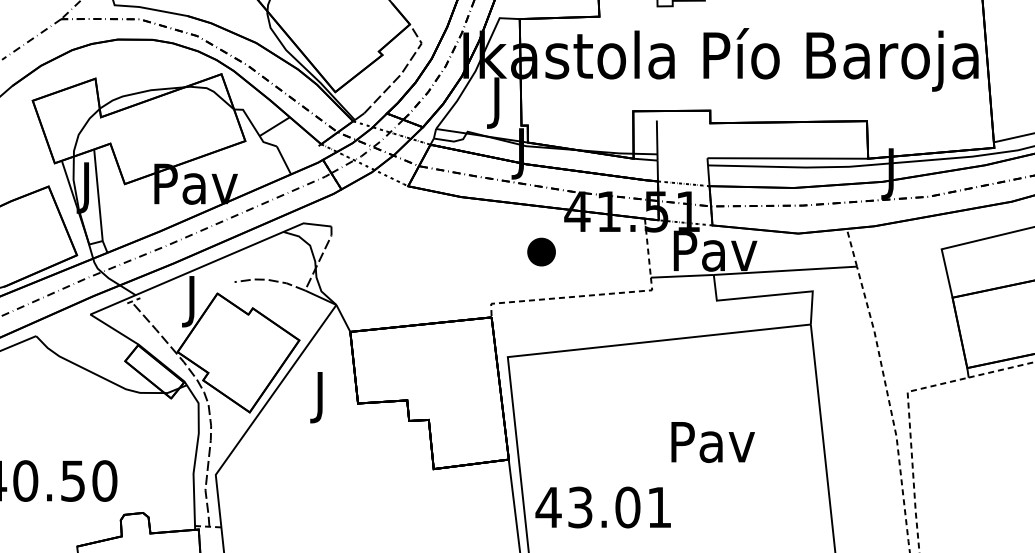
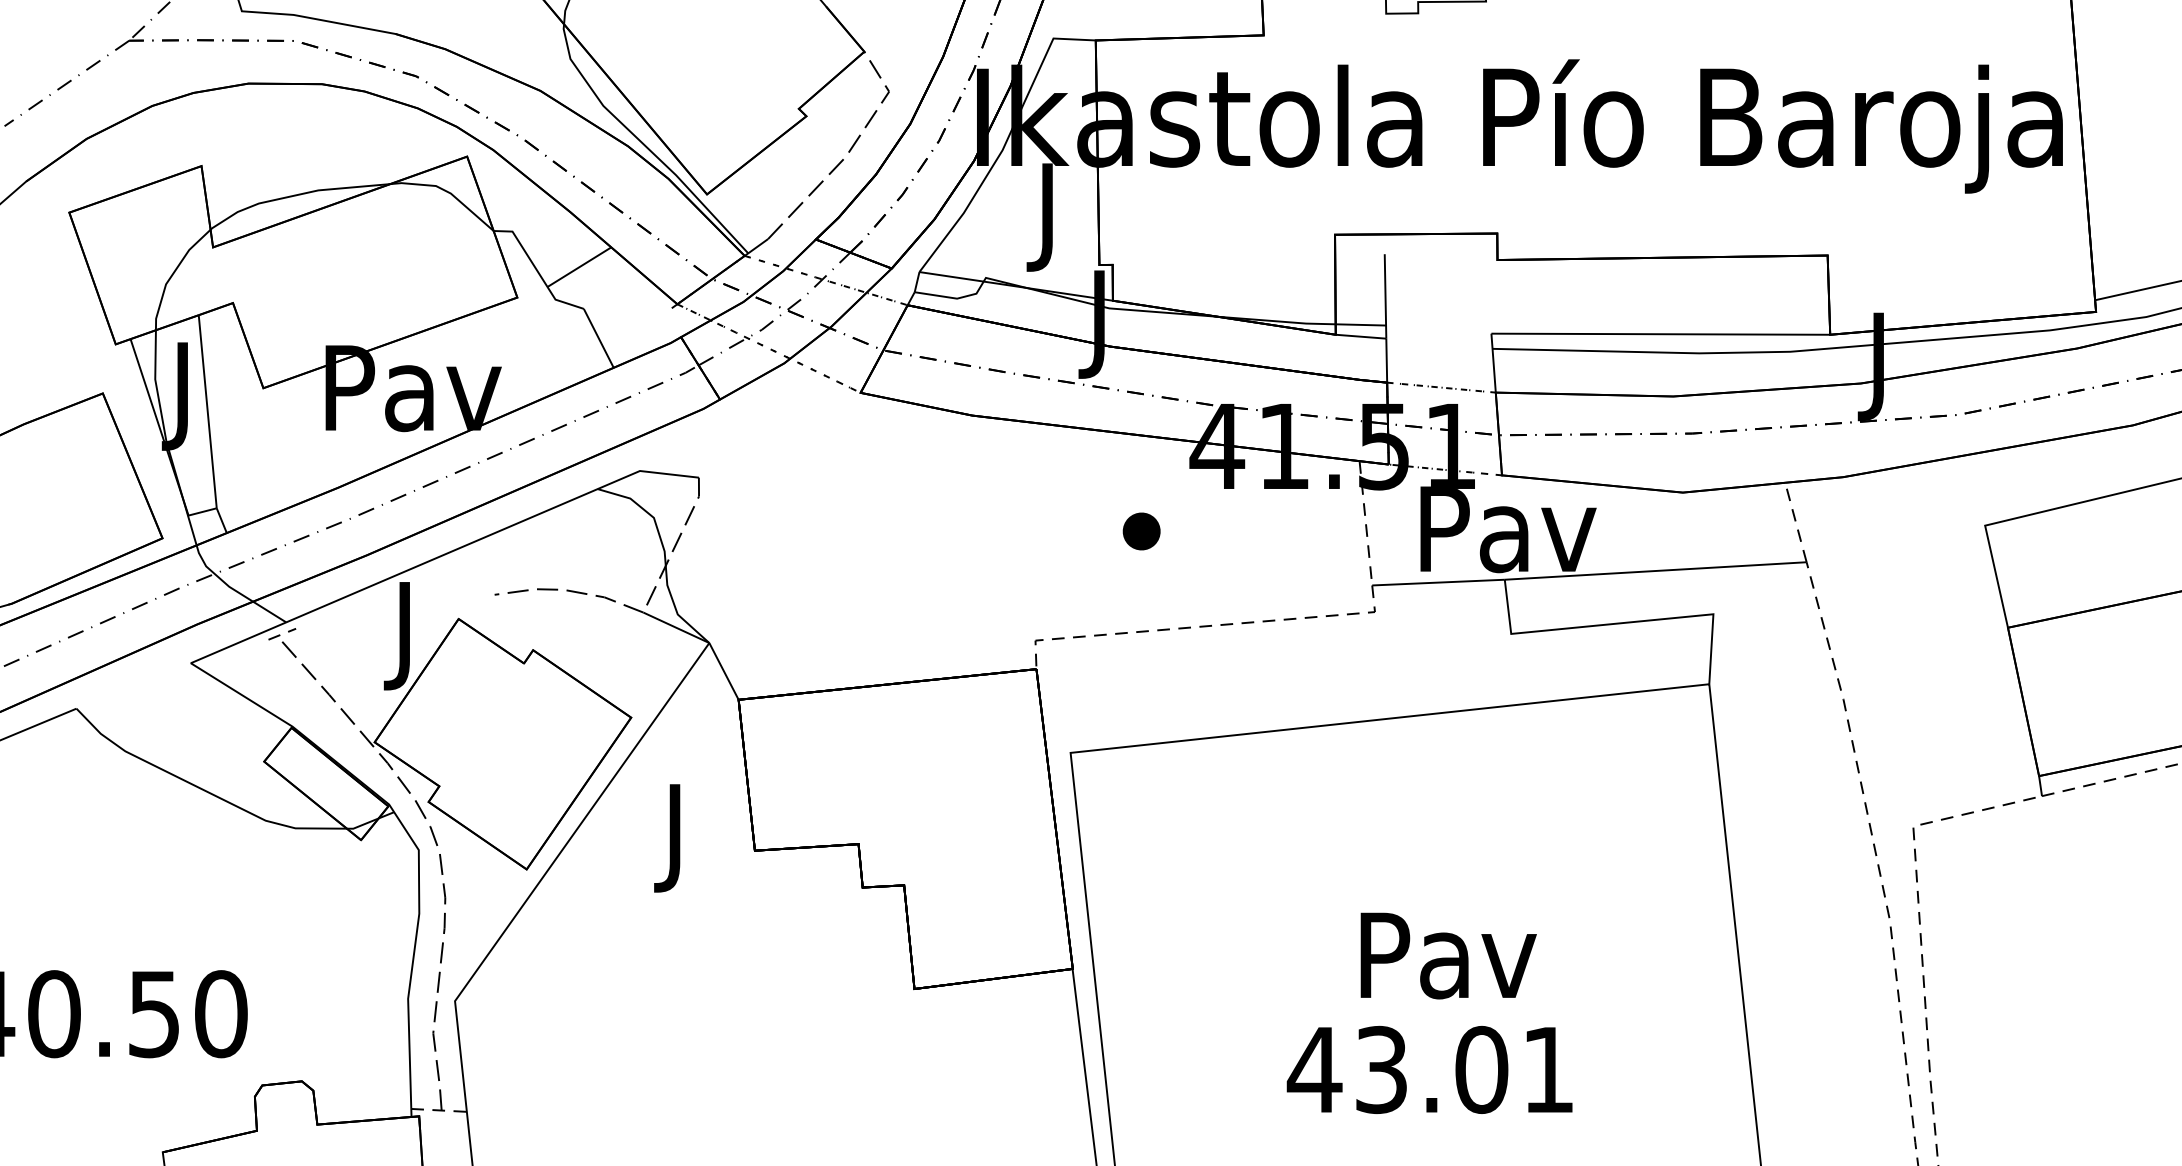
part: (541, 251) -> (1141, 530), size x0.62
text: (712, 442) -> (1447, 956), moved
text: (602, 507) -> (1428, 1069), moved

